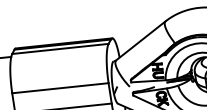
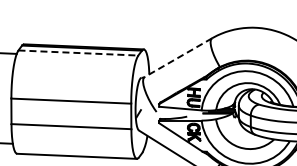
line: (140, 40) -> (178, 57), solid -> dashed
line: (60, 49) -> (78, 53), solid -> dashed

